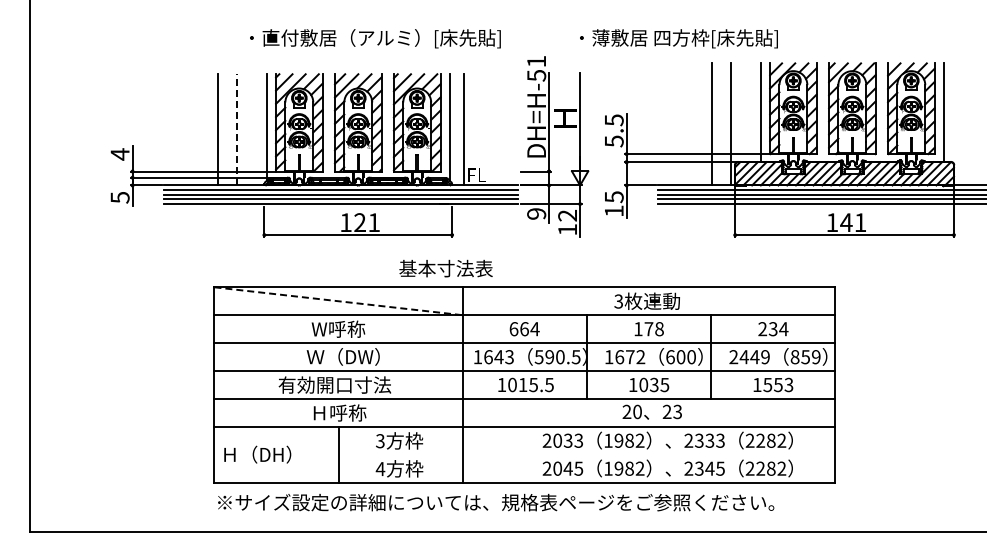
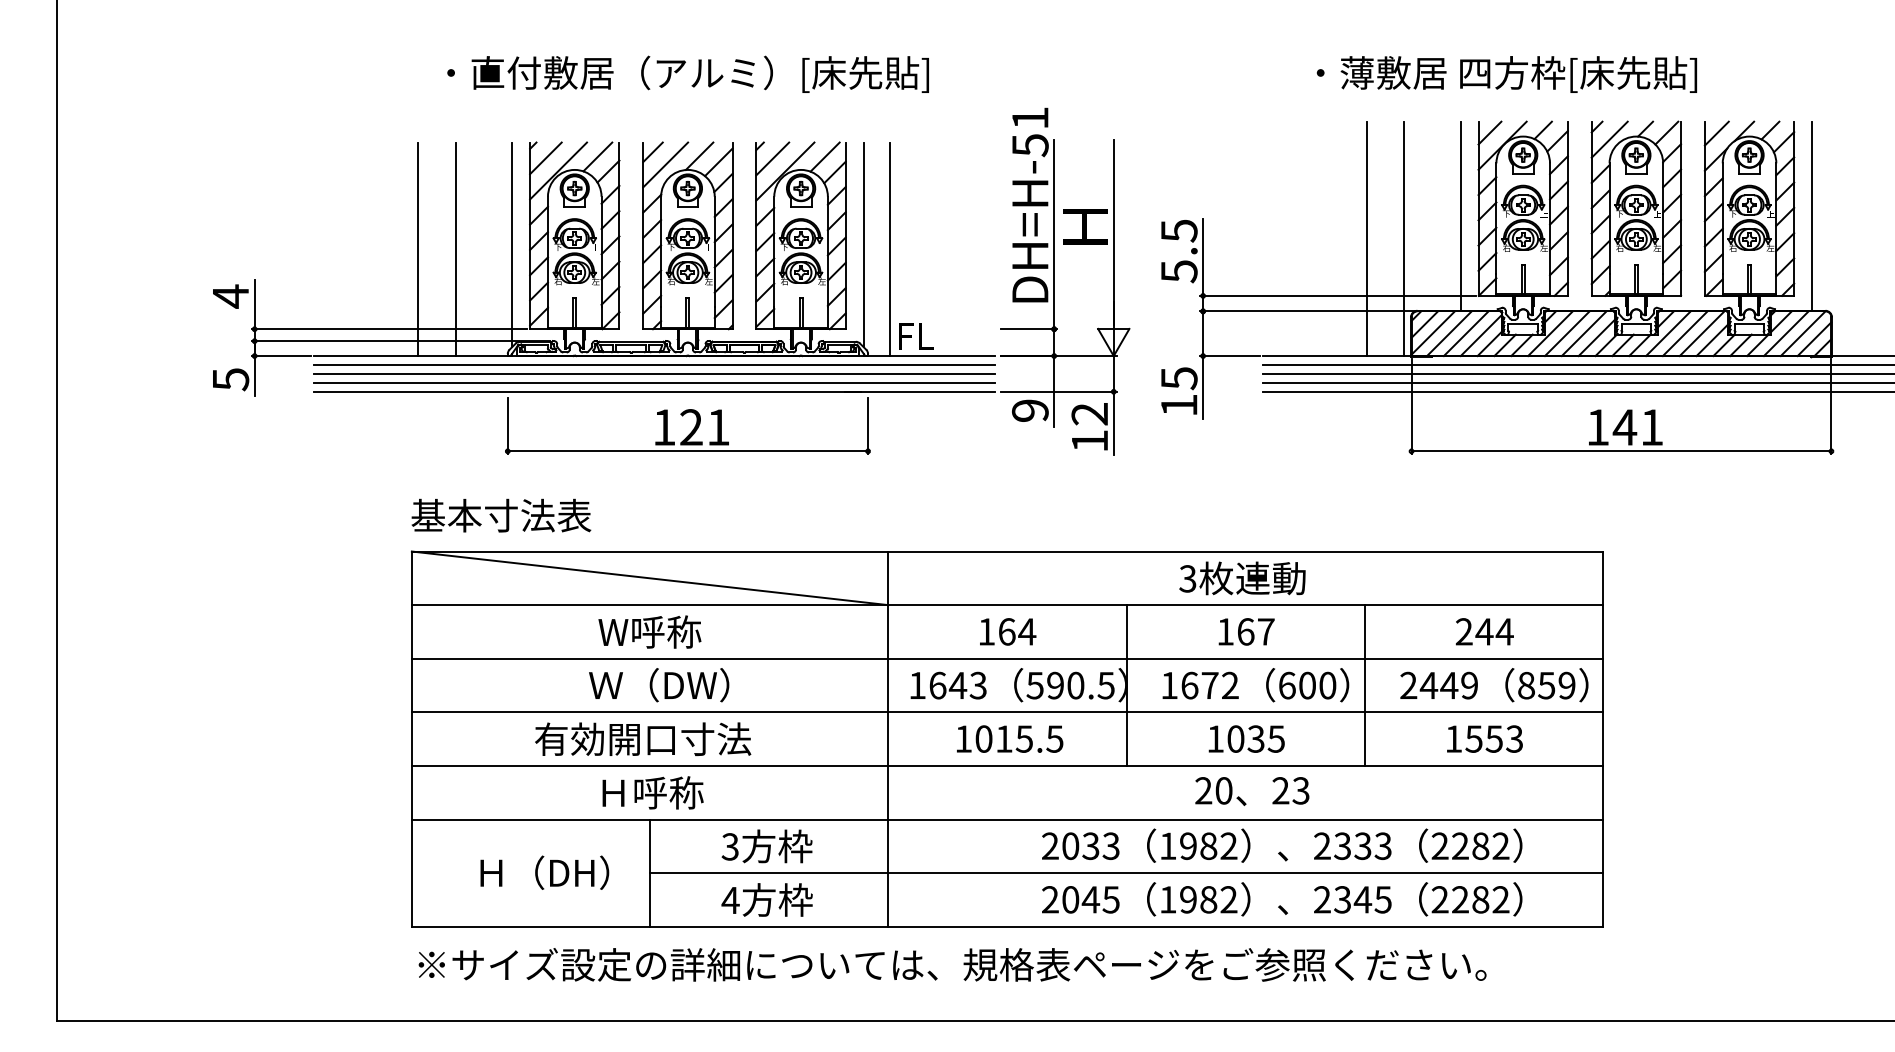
text: (375, 38) -> (688, 73), moved
text: (678, 38) -> (1506, 73), moved
line: (237, 129) -> (456, 248), dashed -> solid
text: (445, 268) -> (500, 515), moved
line: (338, 301) -> (649, 578), dashed -> solid
text: (513, 329) -> (985, 632), 664 -> 164
text: (653, 329) -> (1254, 632), 178 -> 167
text: (772, 329) -> (1483, 632), 234 -> 244
text: (257, 454) -> (544, 872), moved
line: (586, 454) -> (1126, 872), added

